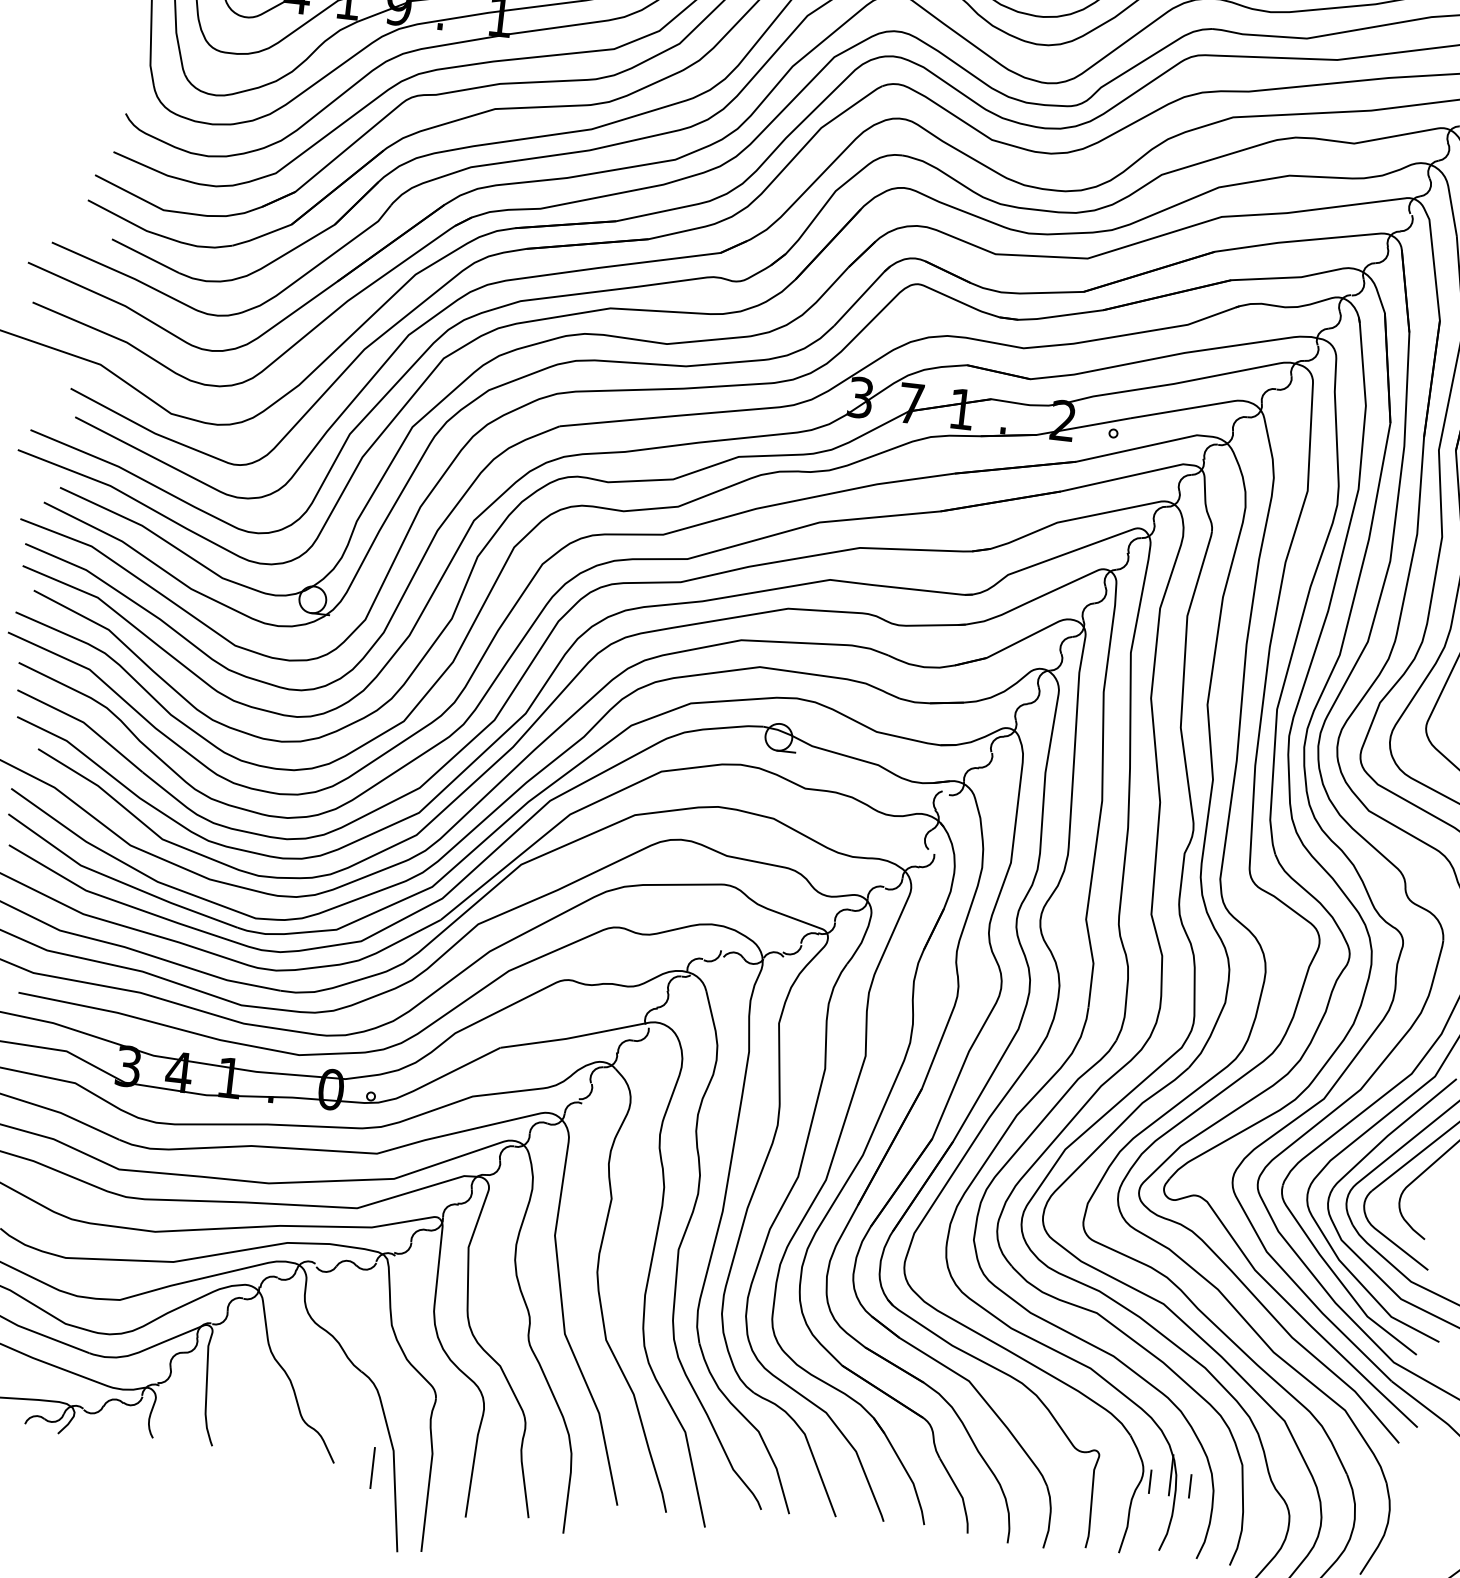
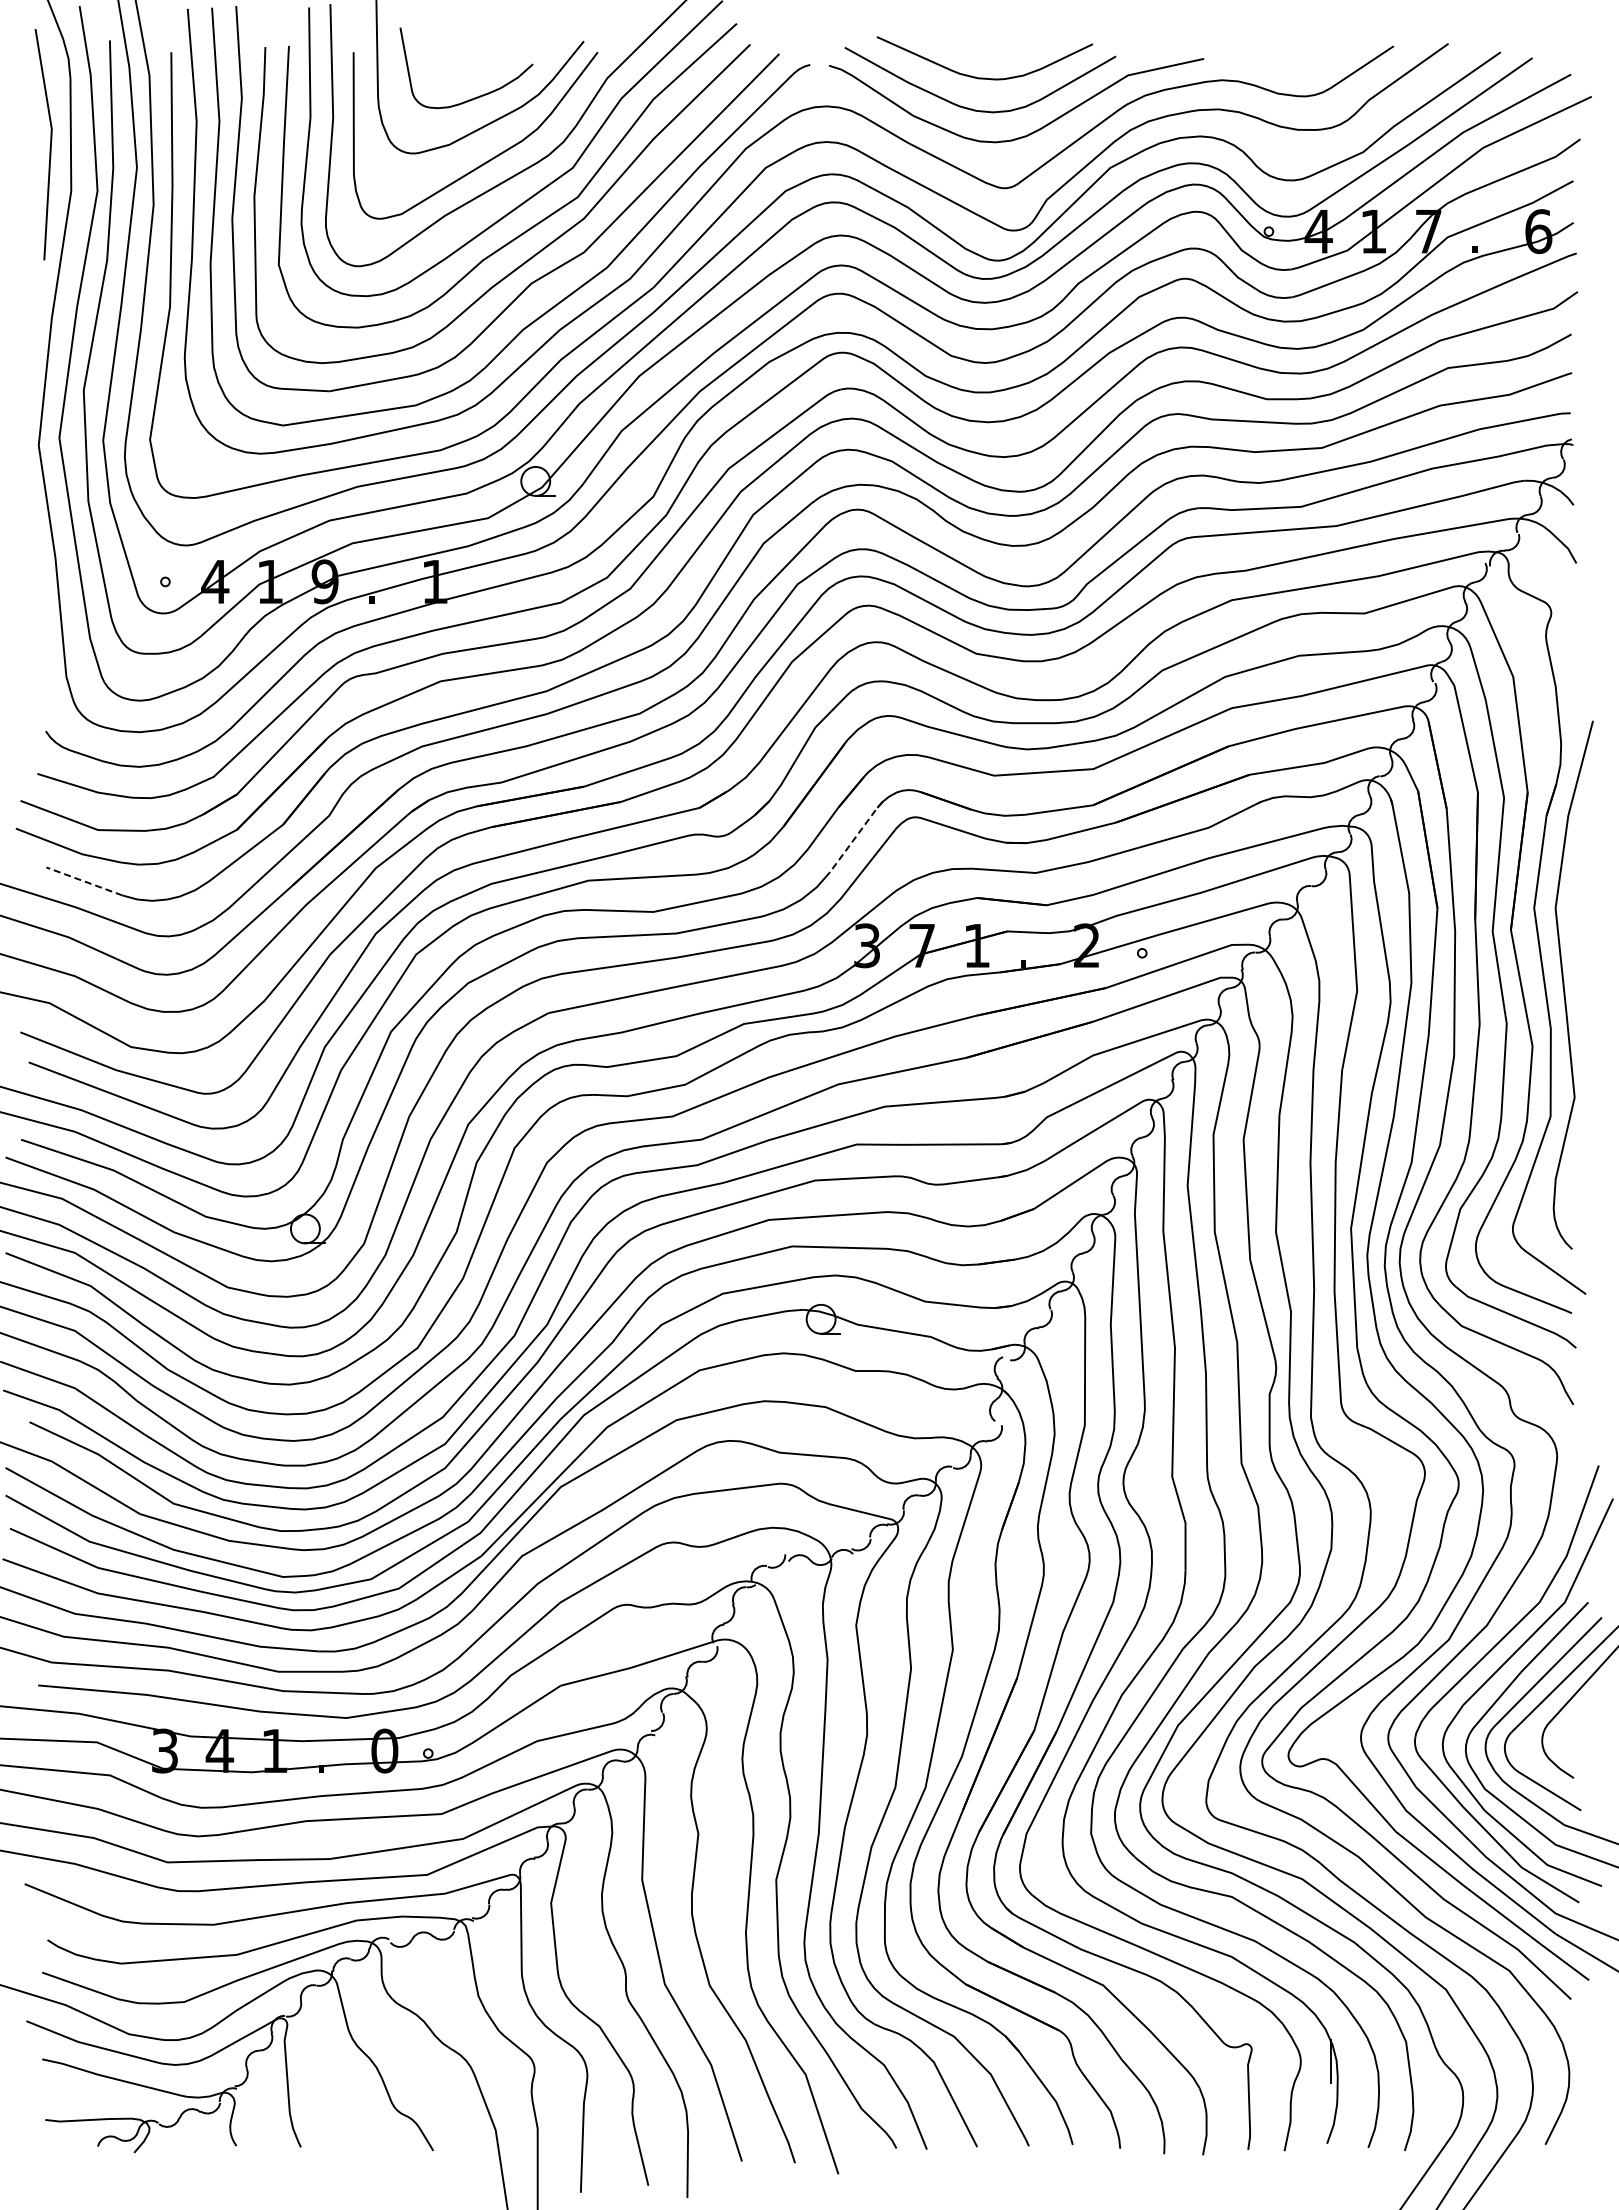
line: (144, 256) -> (83, 881), solid -> dashed
line: (862, 294) -> (856, 835), solid -> dashed
line: (372, 1467) -> (475, 2150), removed
line: (1150, 1481) -> (1309, 2070), removed
line: (1189, 1485) -> (1352, 2070), removed

